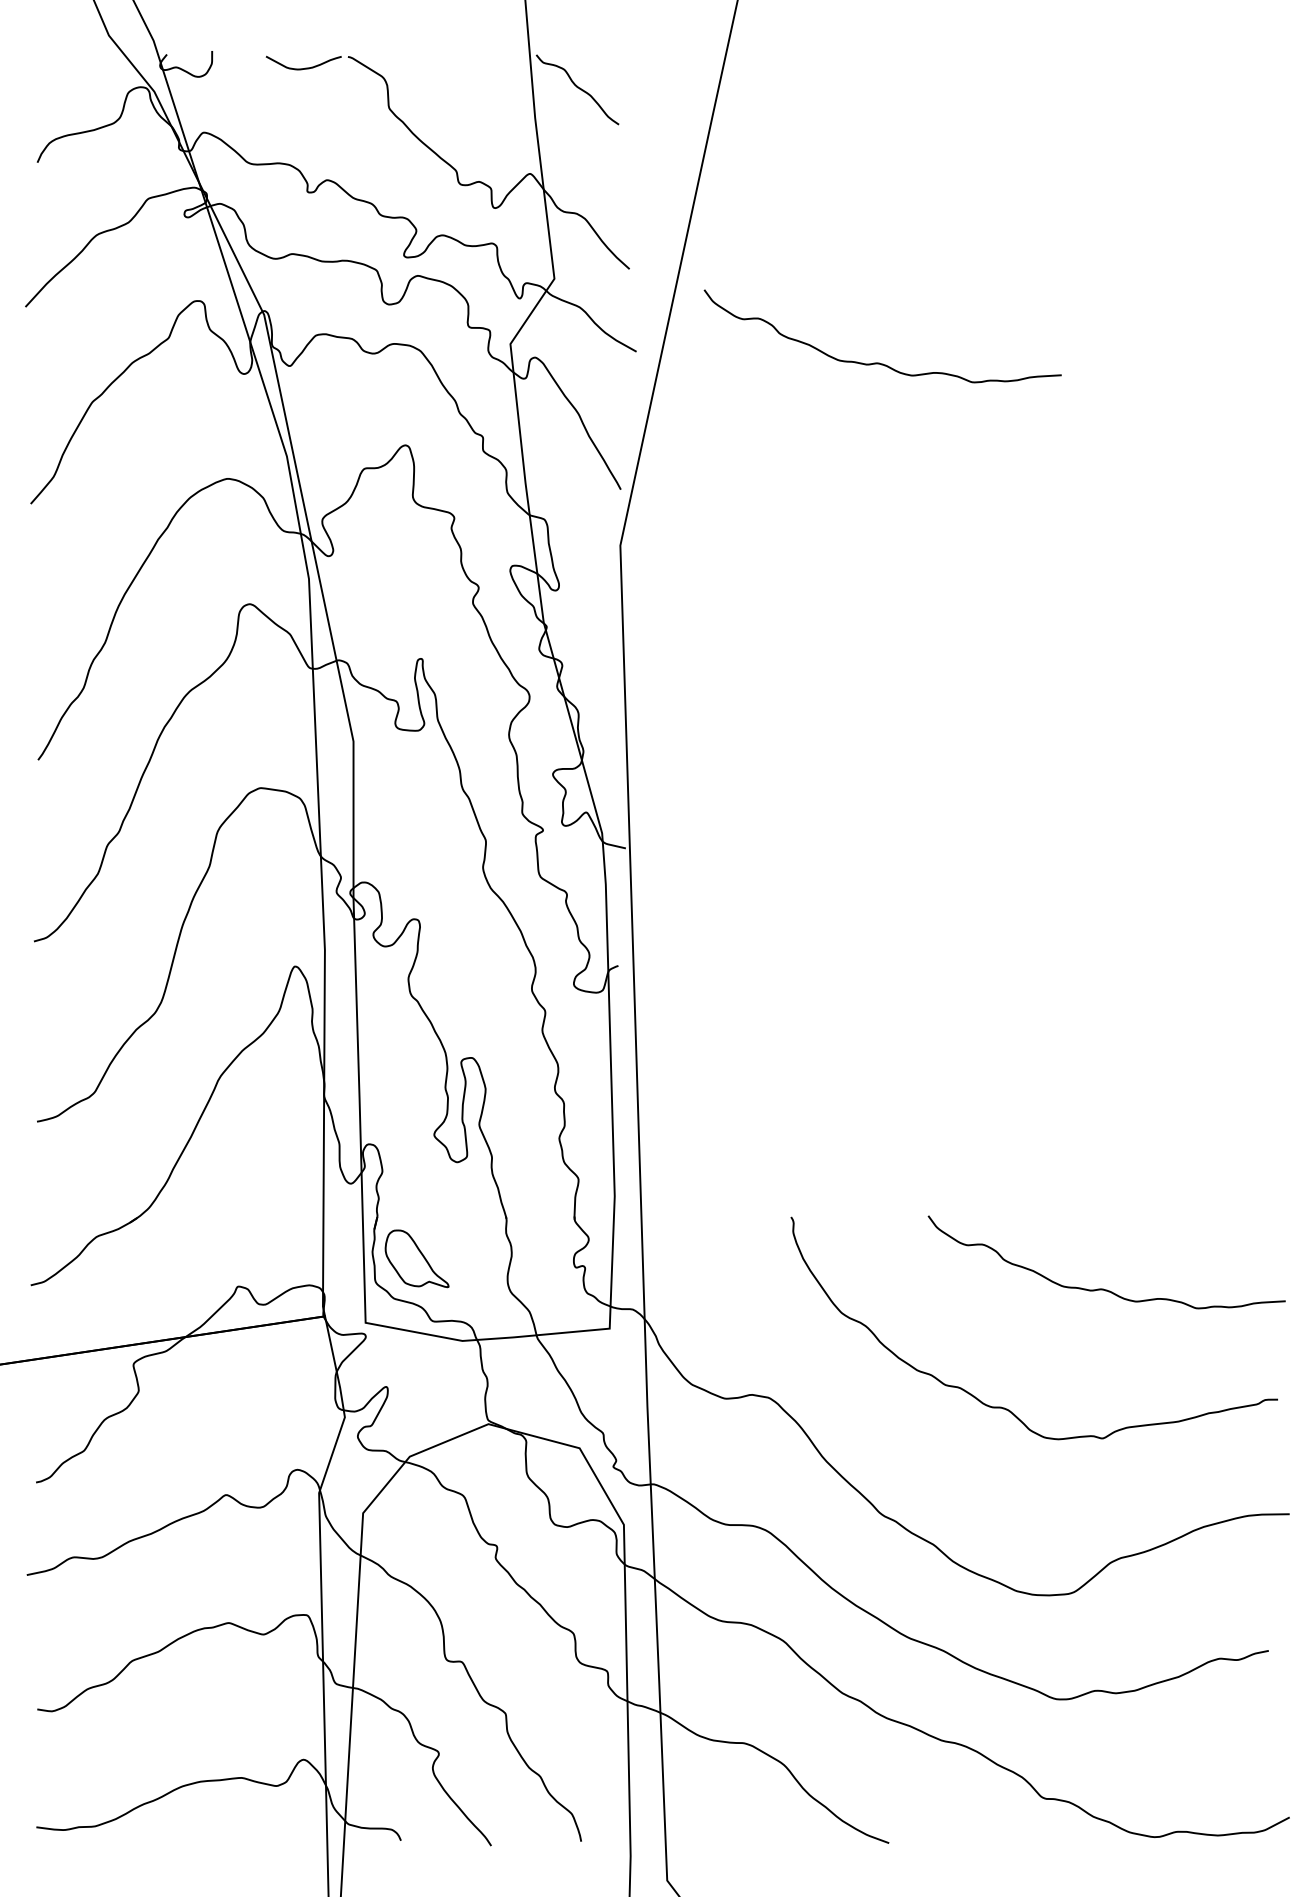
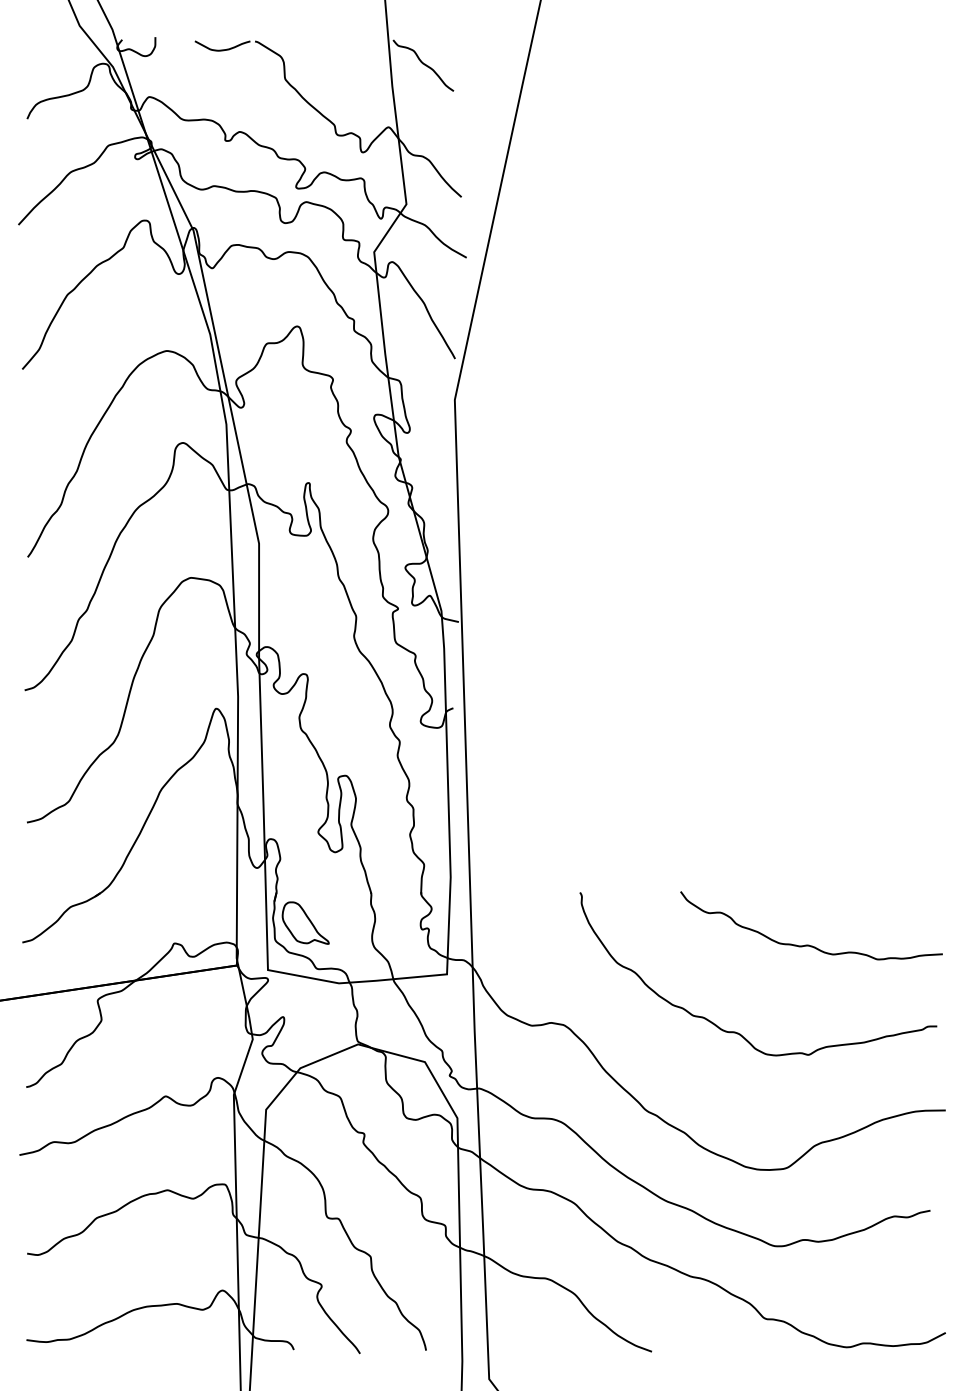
curve: (879, 362) -> (644, 265), removed

